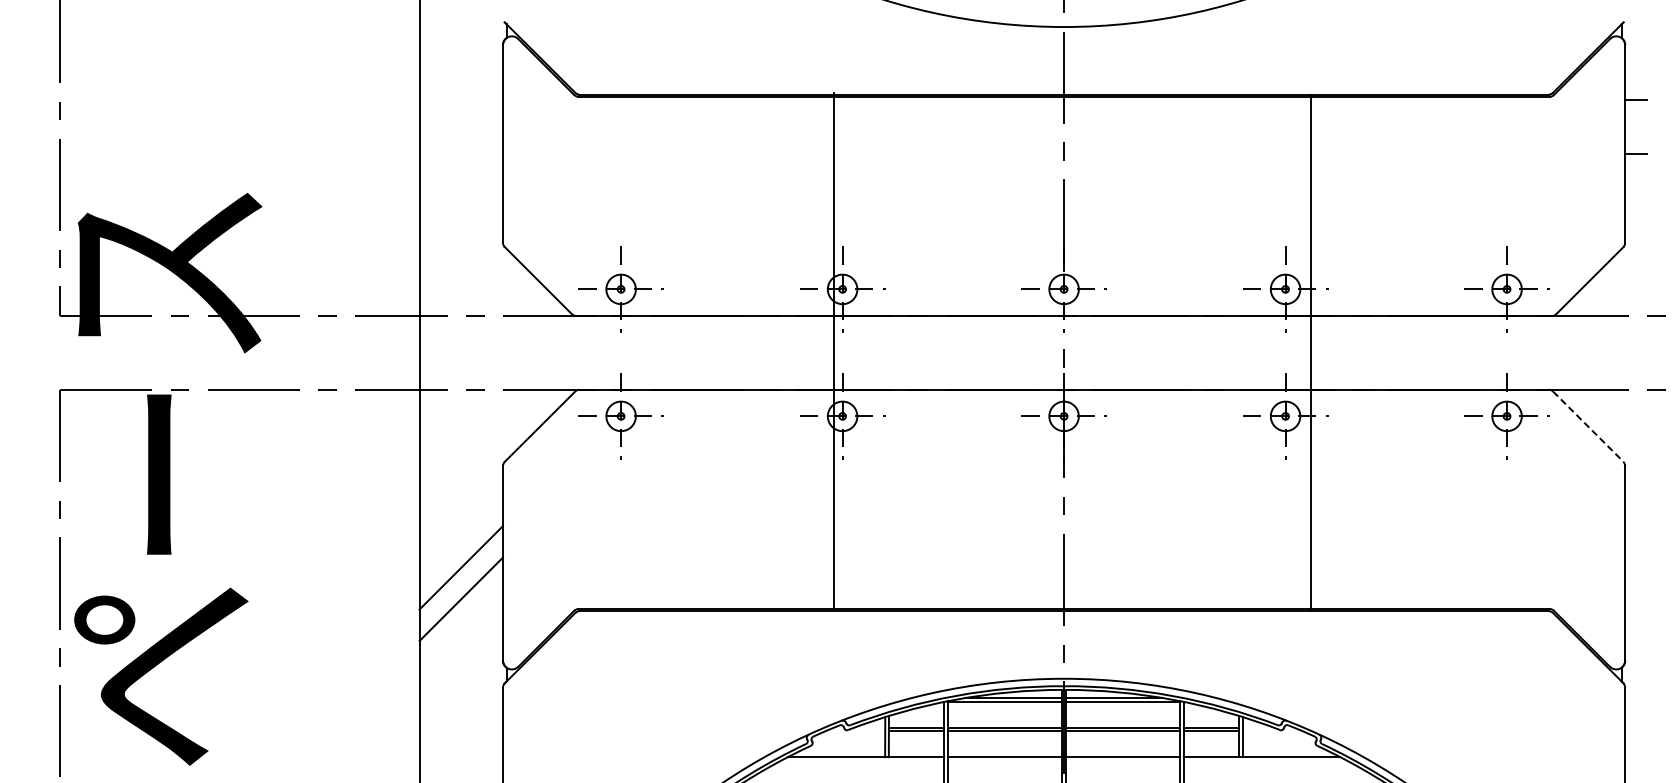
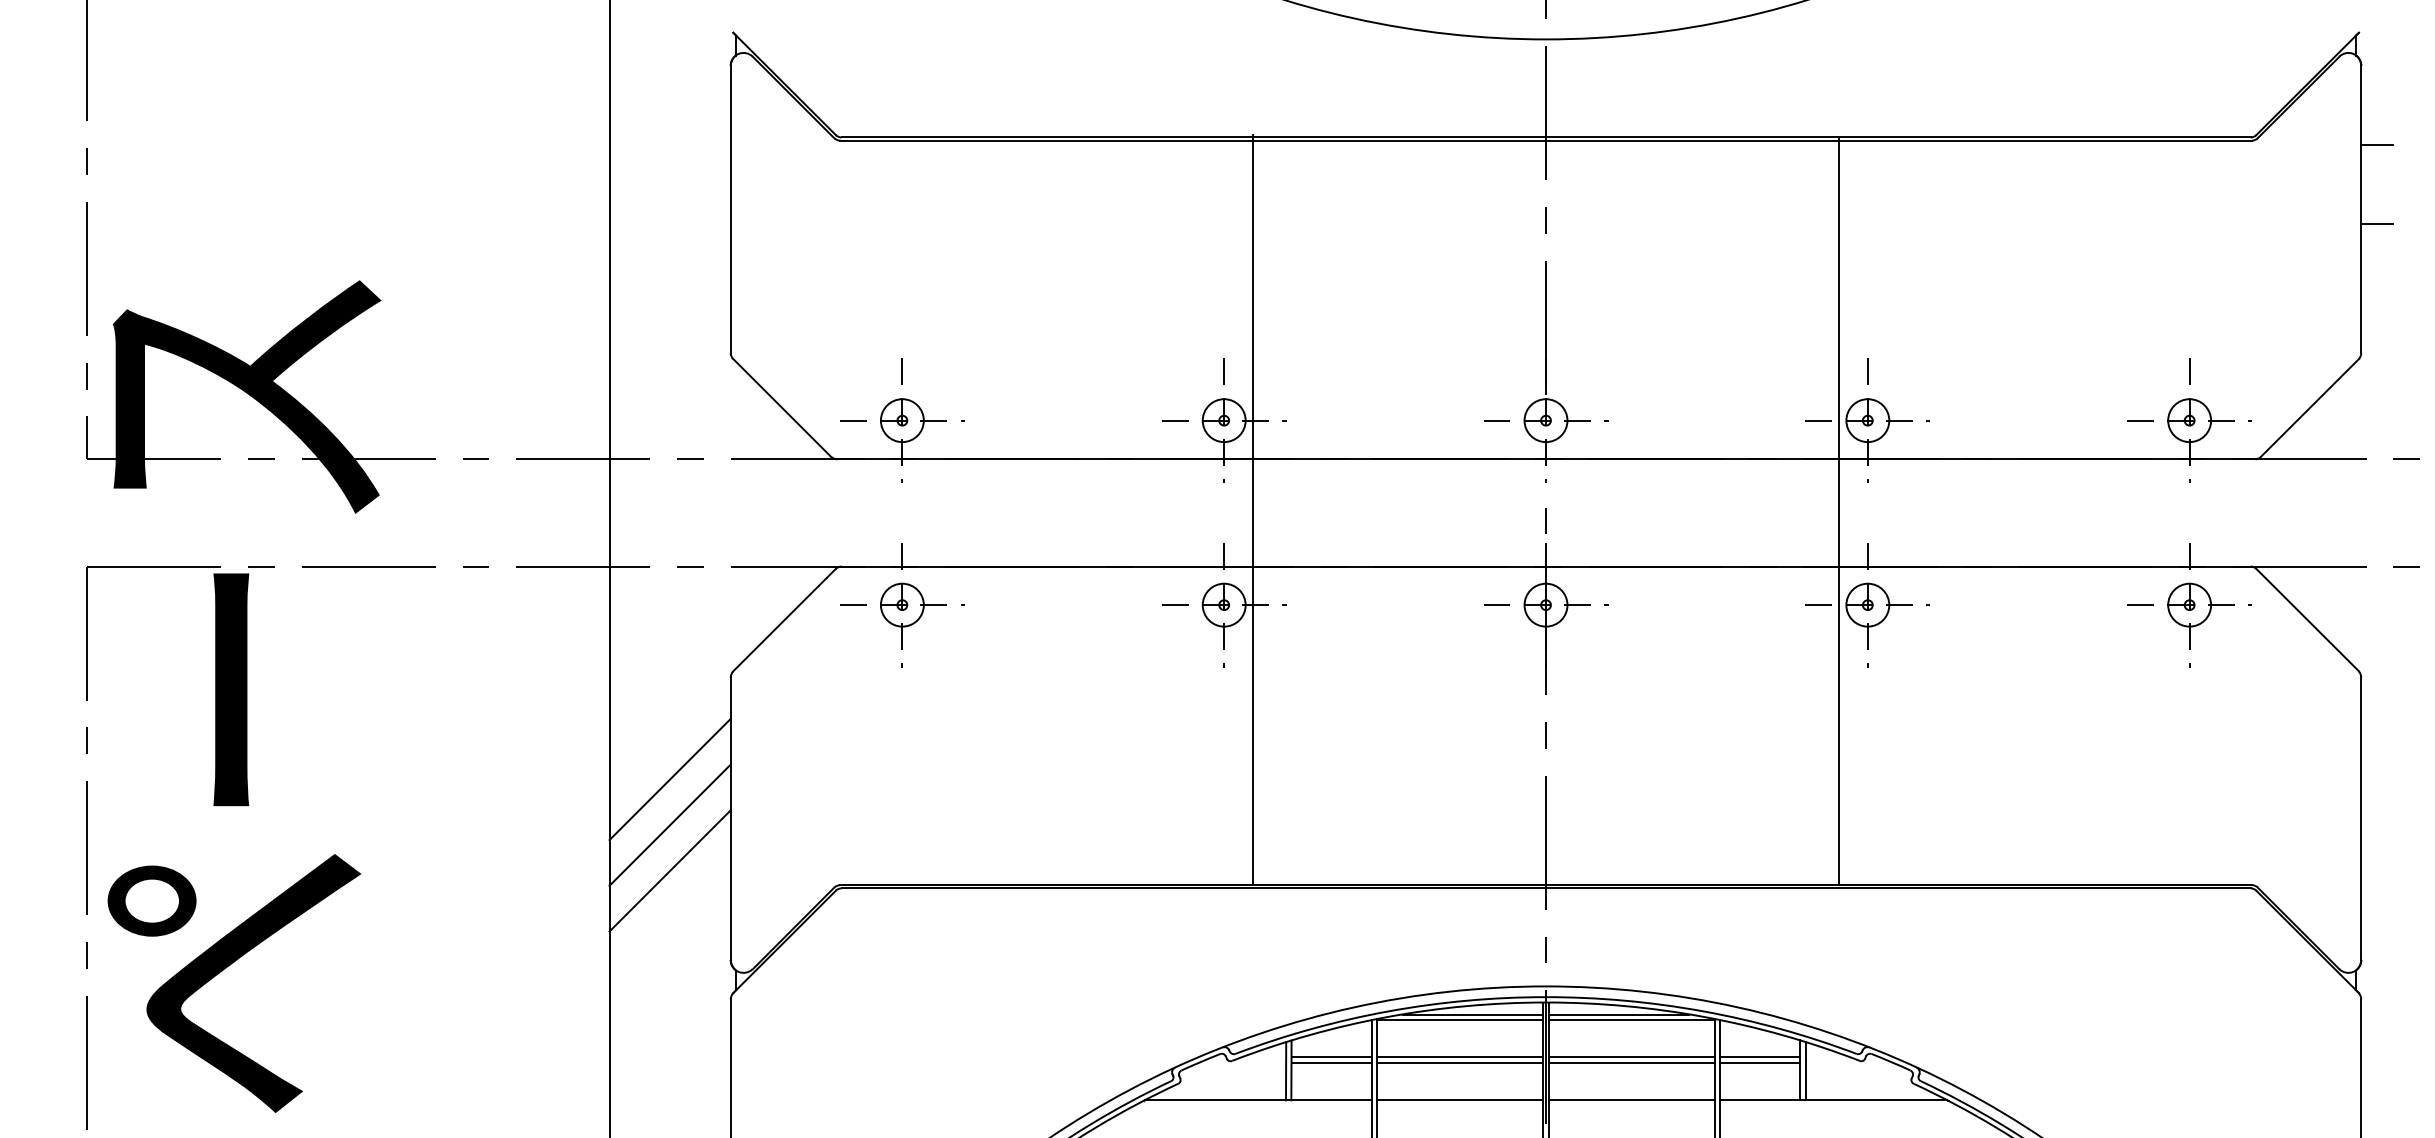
line: (833, 350) -> (1253, 509), moved
line: (1310, 351) -> (1838, 510), moved
line: (1588, 426) -> (2307, 619), dashed -> solid
line: (461, 536) -> (670, 779), added

